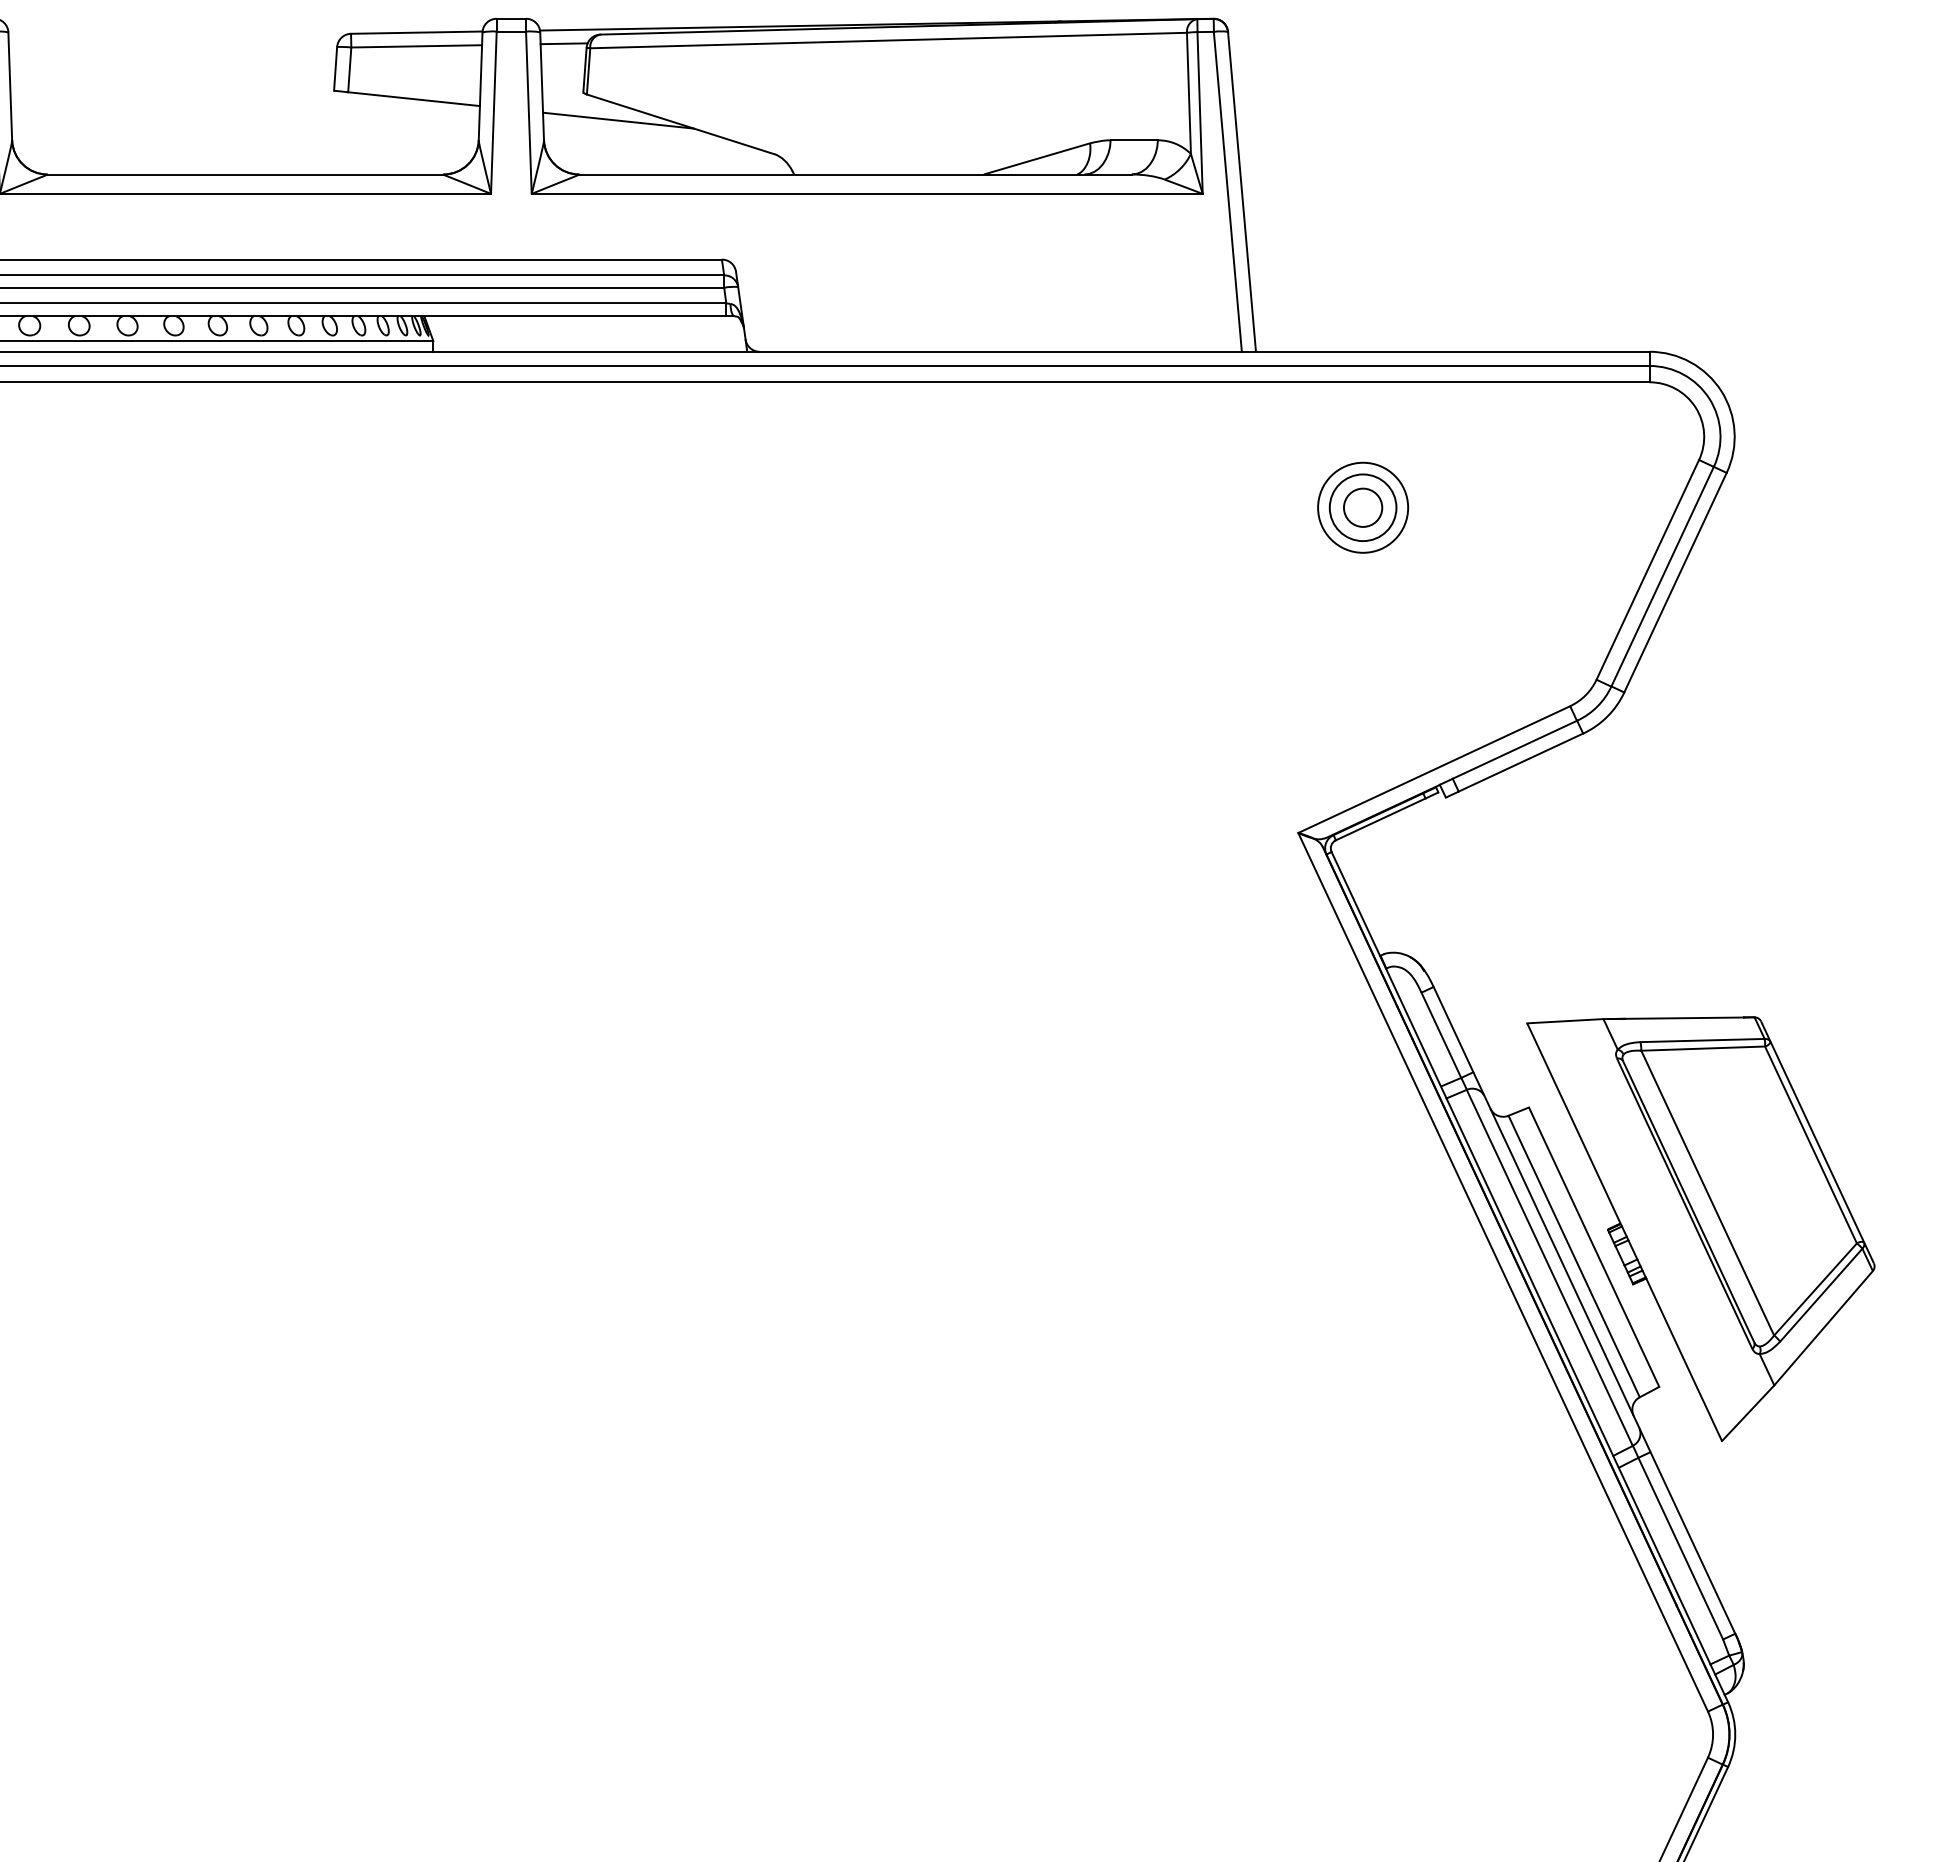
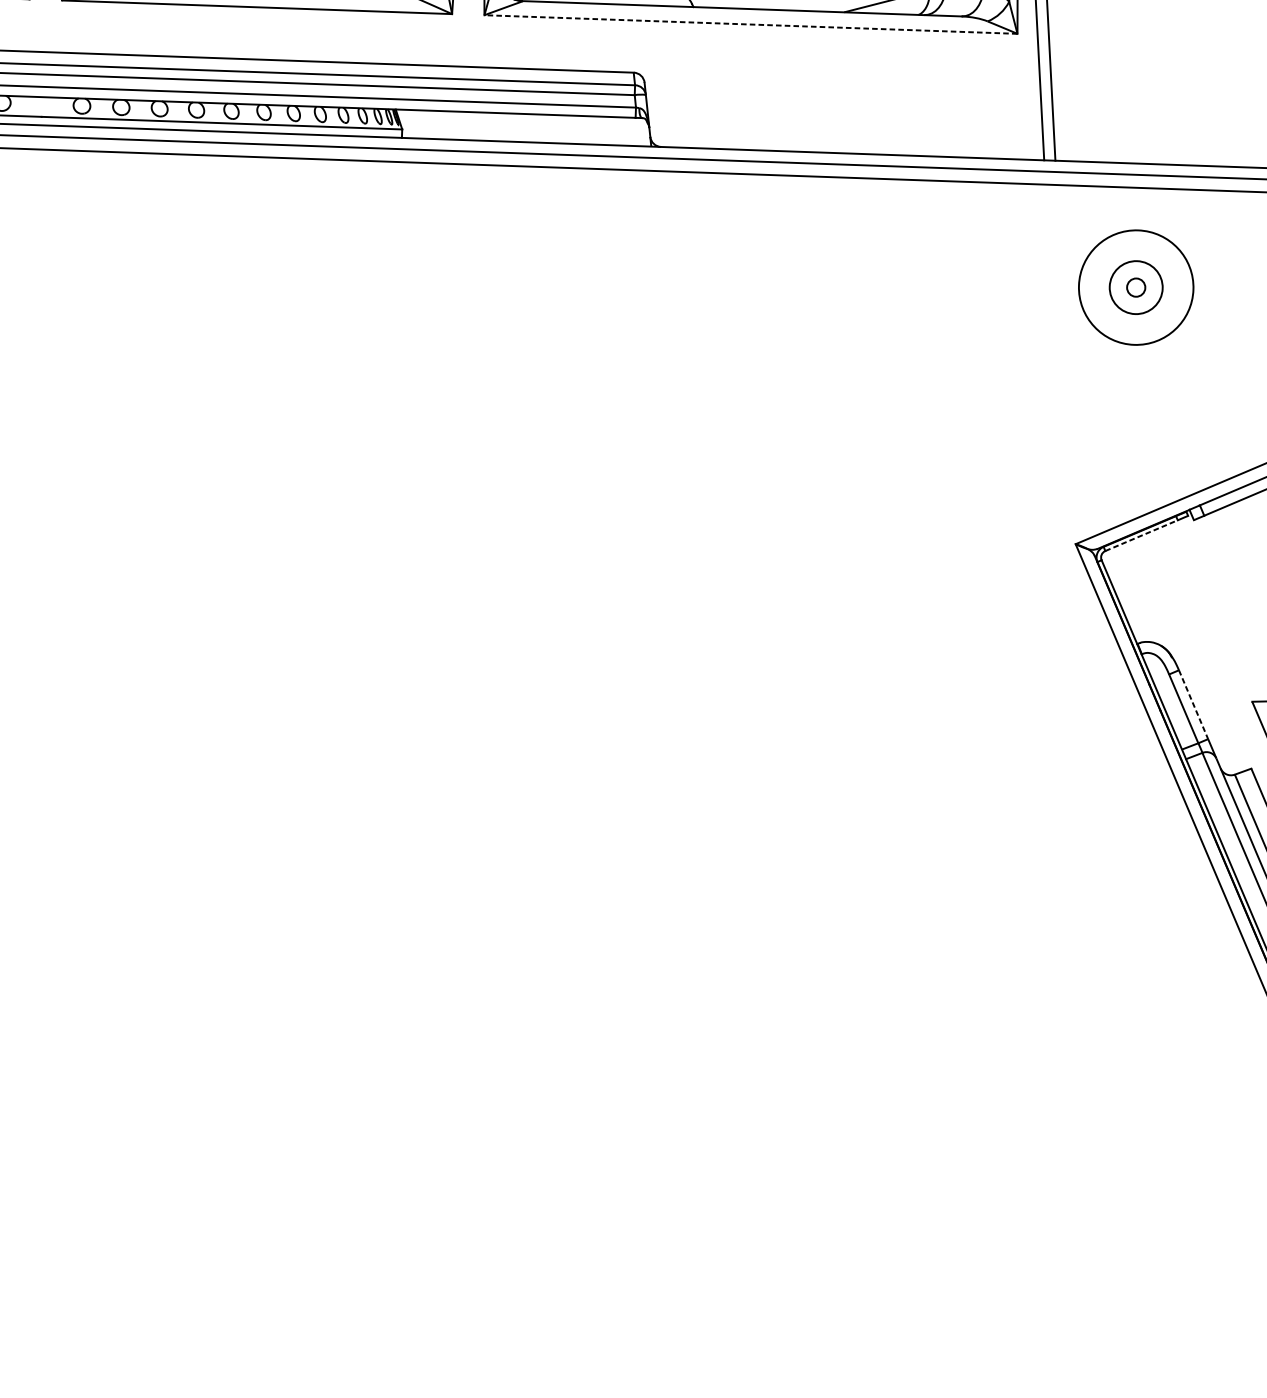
line: (866, 193) -> (750, 24), solid -> dashed
circle: (1362, 507) -> (1135, 287), size x0.6
circle: (1363, 507) -> (1136, 287), size x1.6
line: (1381, 819) -> (1142, 535), solid -> dashed
line: (1453, 1030) -> (1193, 705), solid -> dashed

